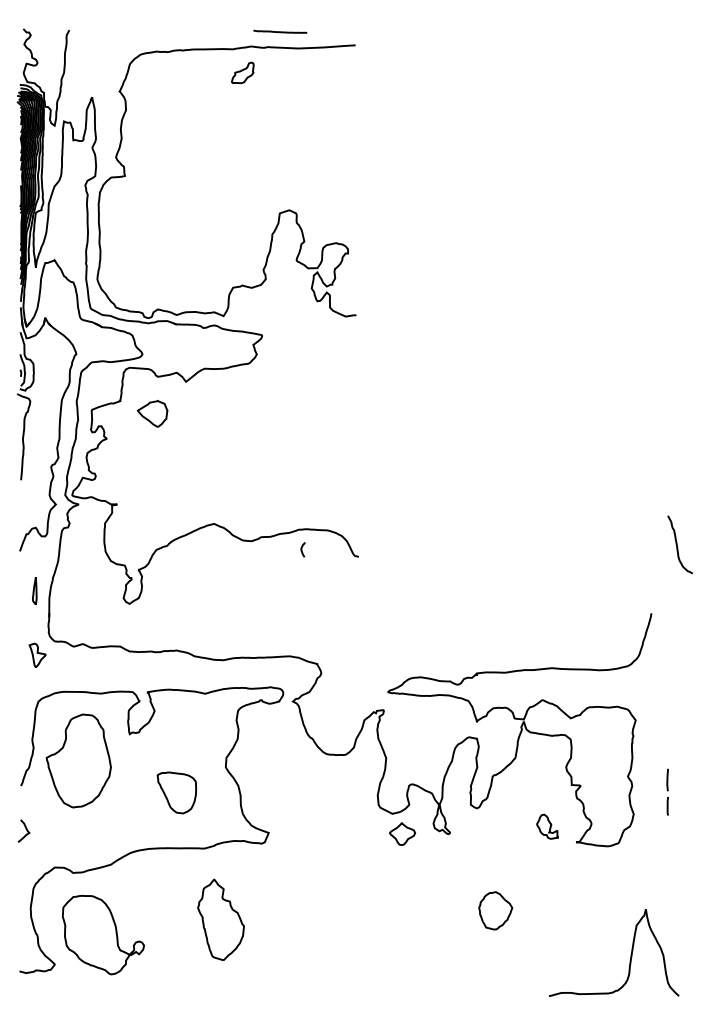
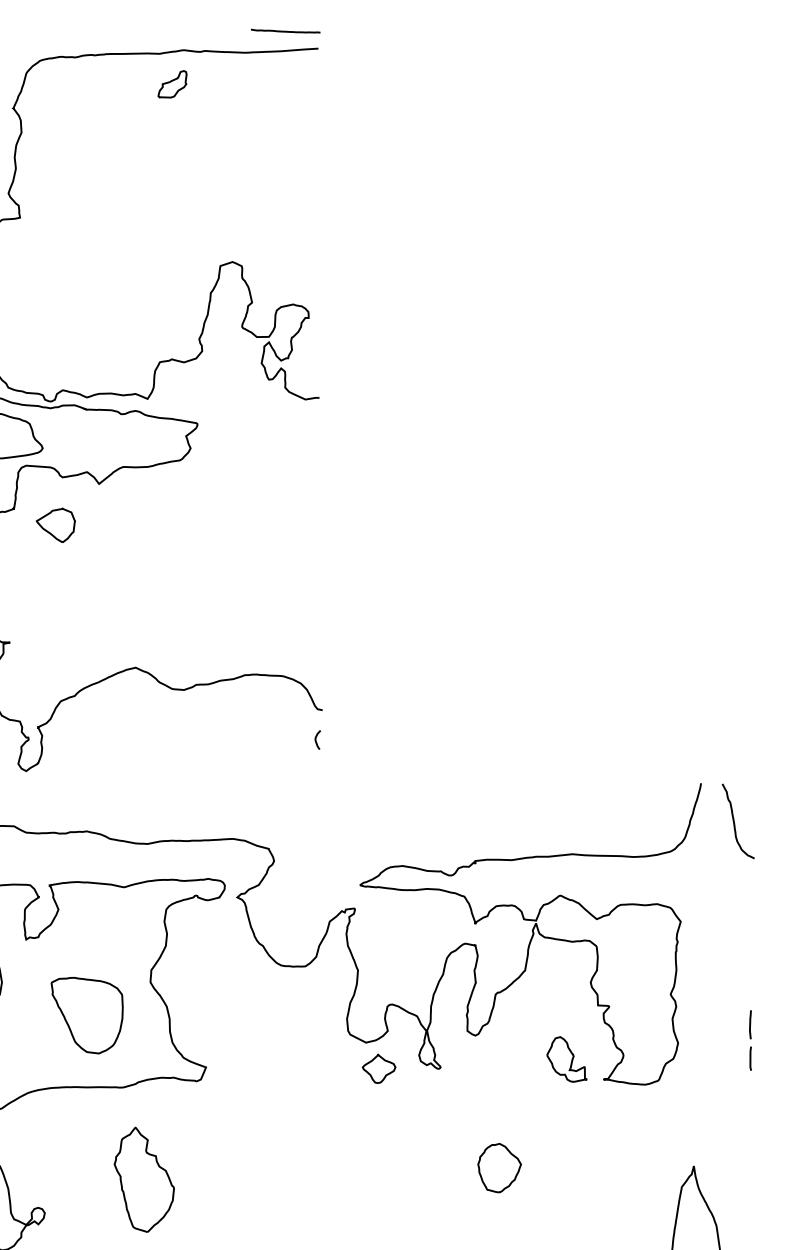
line: (280, 31) -> (285, 30), moved
curve: (677, 544) -> (734, 821), moved
curve: (302, 549) -> (316, 739), moved
line: (667, 791) -> (750, 1039), moved
part: (176, 792) -> (86, 1015), size x1.43
part: (547, 826) -> (566, 1059), size x1.43

